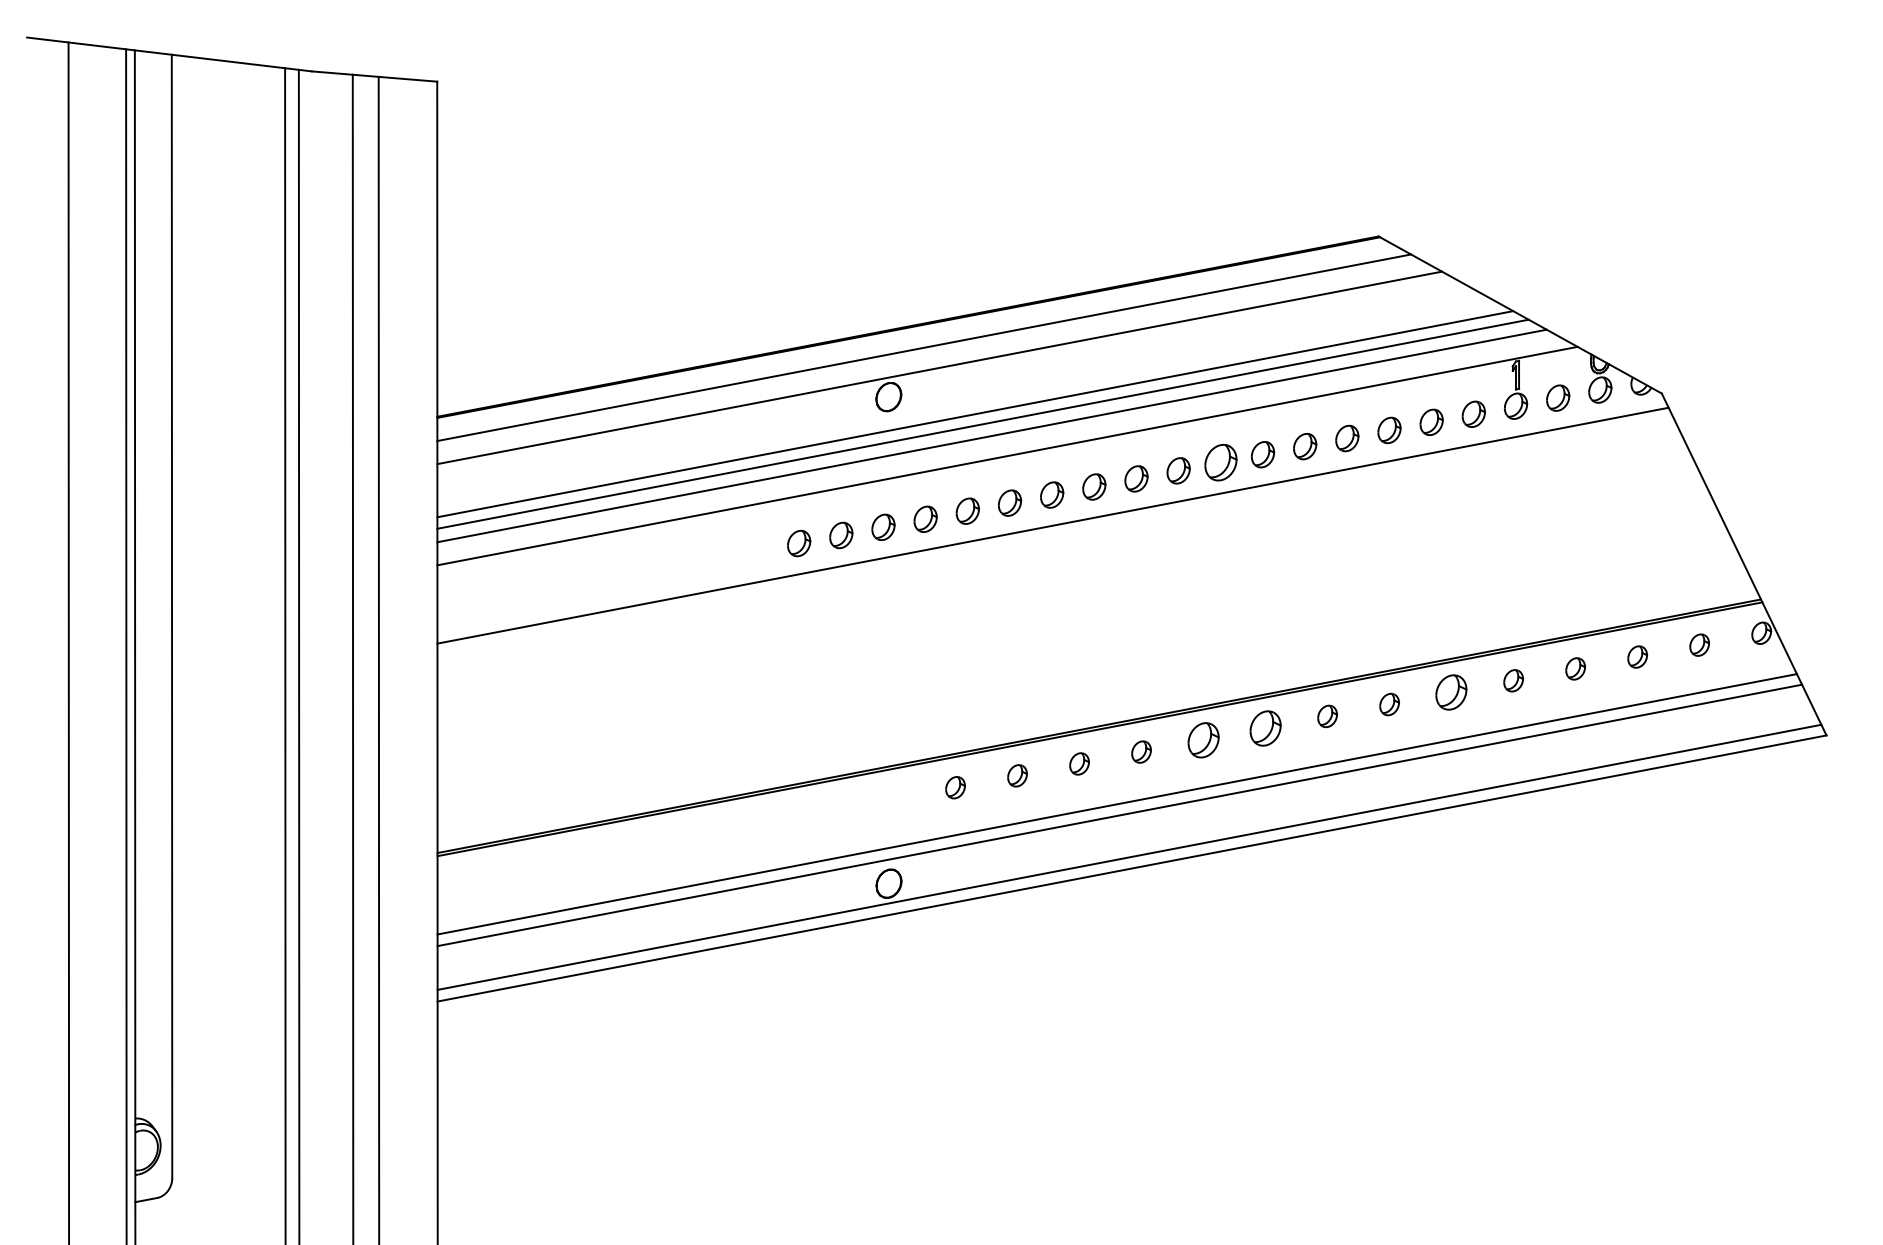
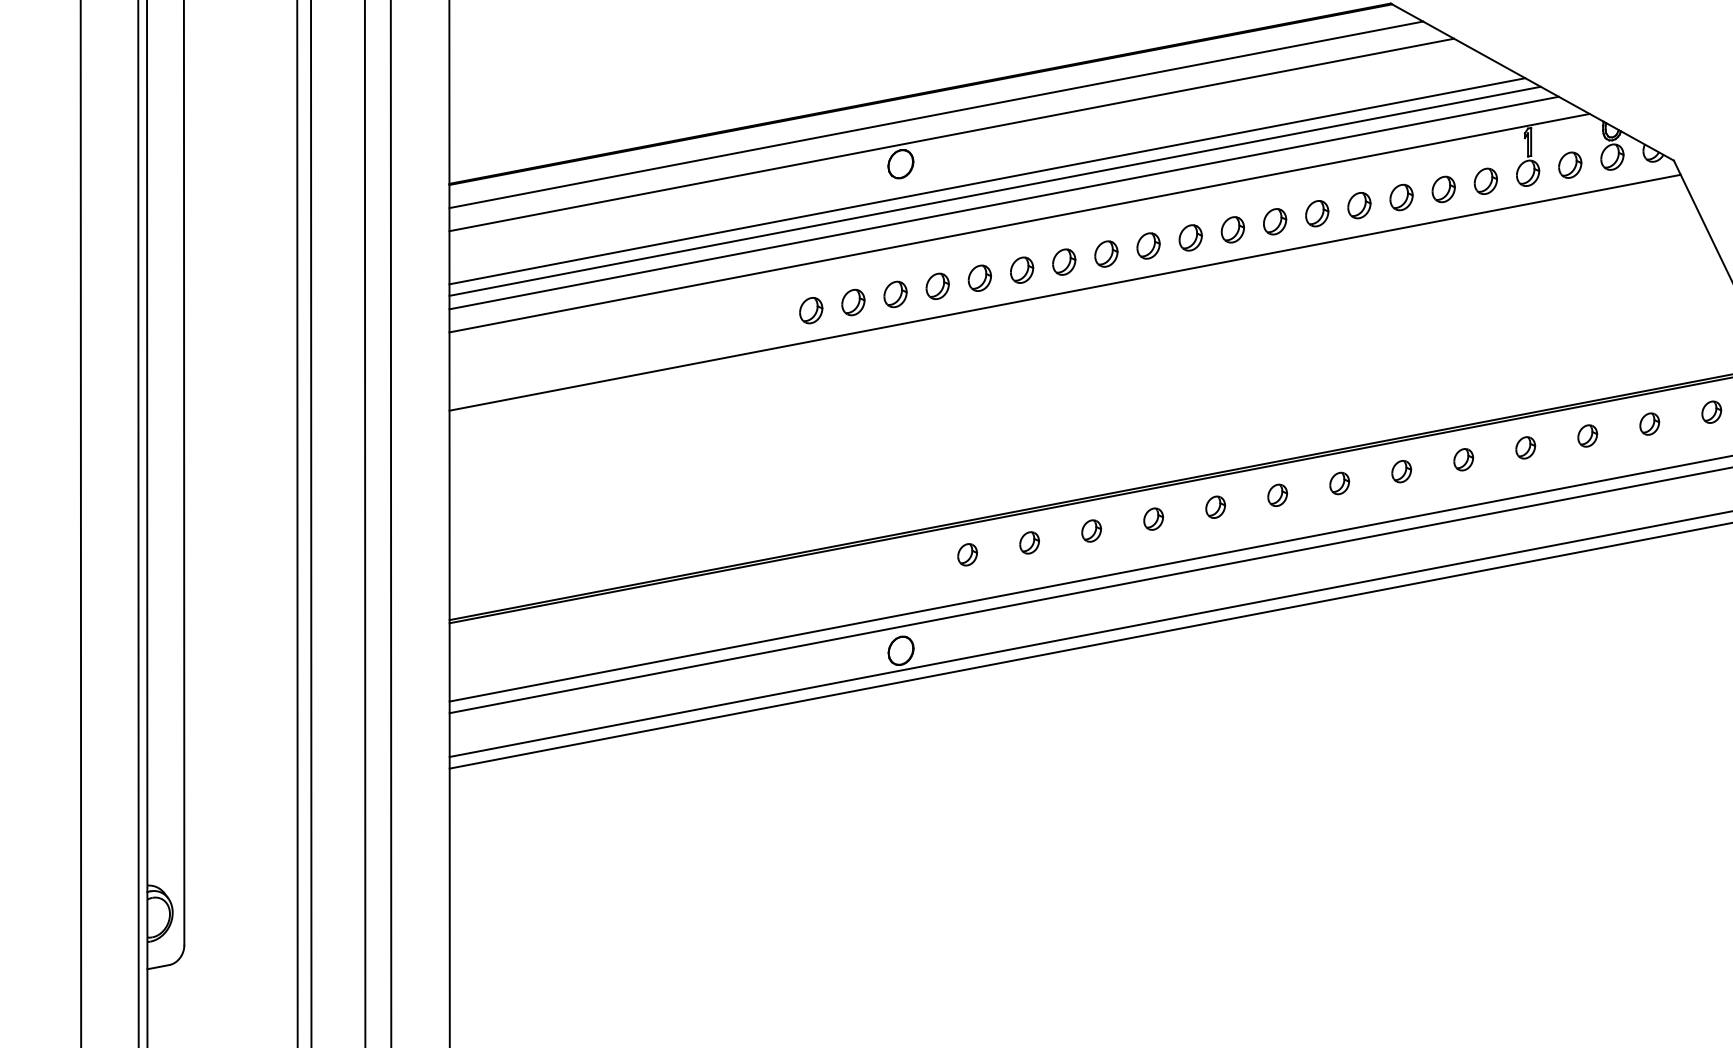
part: (1220, 462) -> (1232, 229), size x0.71
part: (1451, 692) -> (1463, 459), size x0.62
part: (1265, 727) -> (1277, 494), size x0.62
part: (1203, 739) -> (1215, 506), size x0.62

